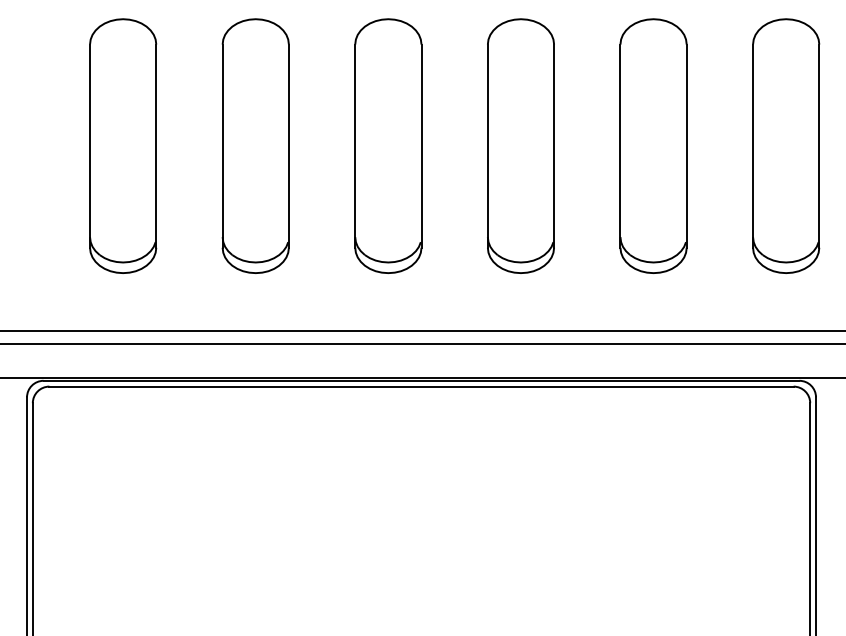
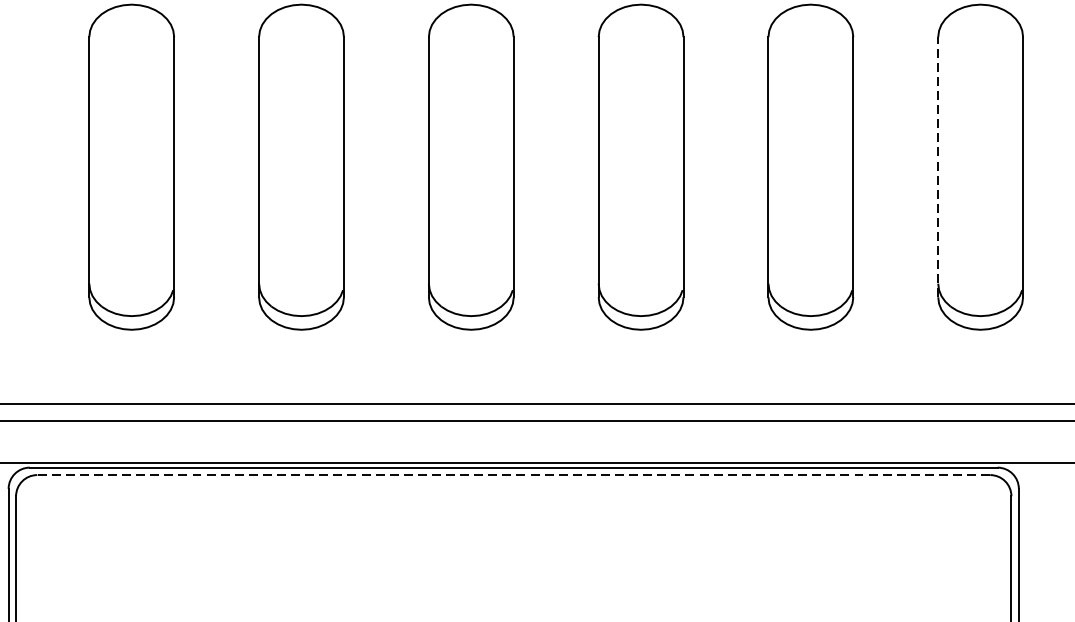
line: (753, 146) -> (938, 167), solid -> dashed
line: (421, 386) -> (513, 474), solid -> dashed

